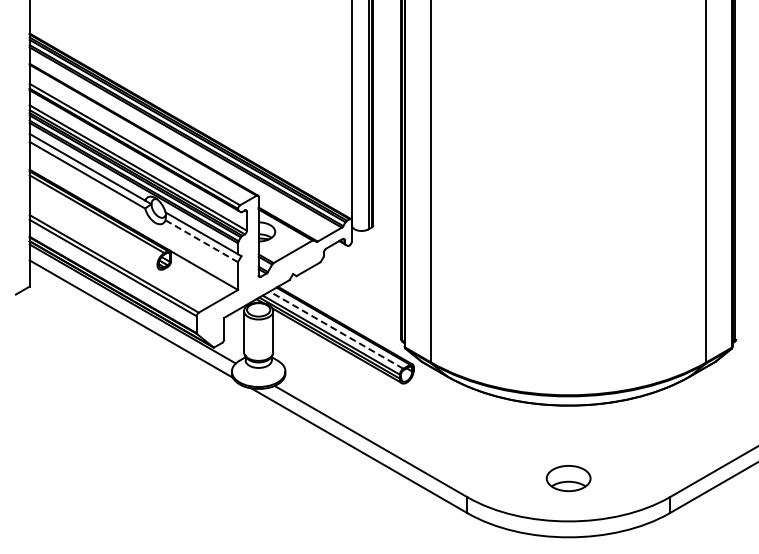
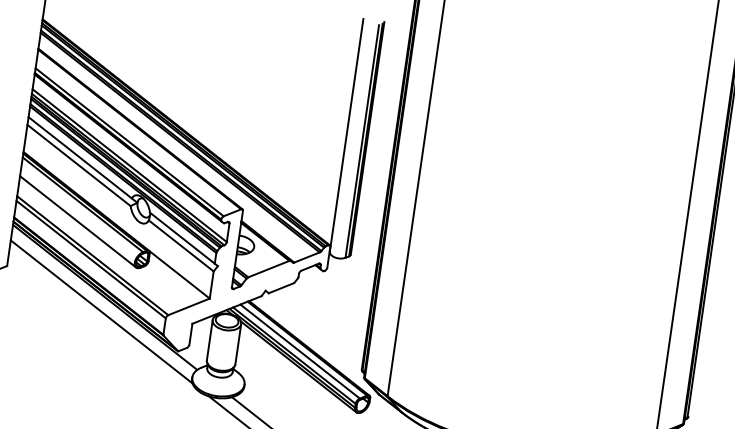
line: (94, 231) -> (78, 221), added
line: (201, 241) -> (180, 246), dashed -> solid
line: (336, 329) -> (300, 350), dashed -> solid

